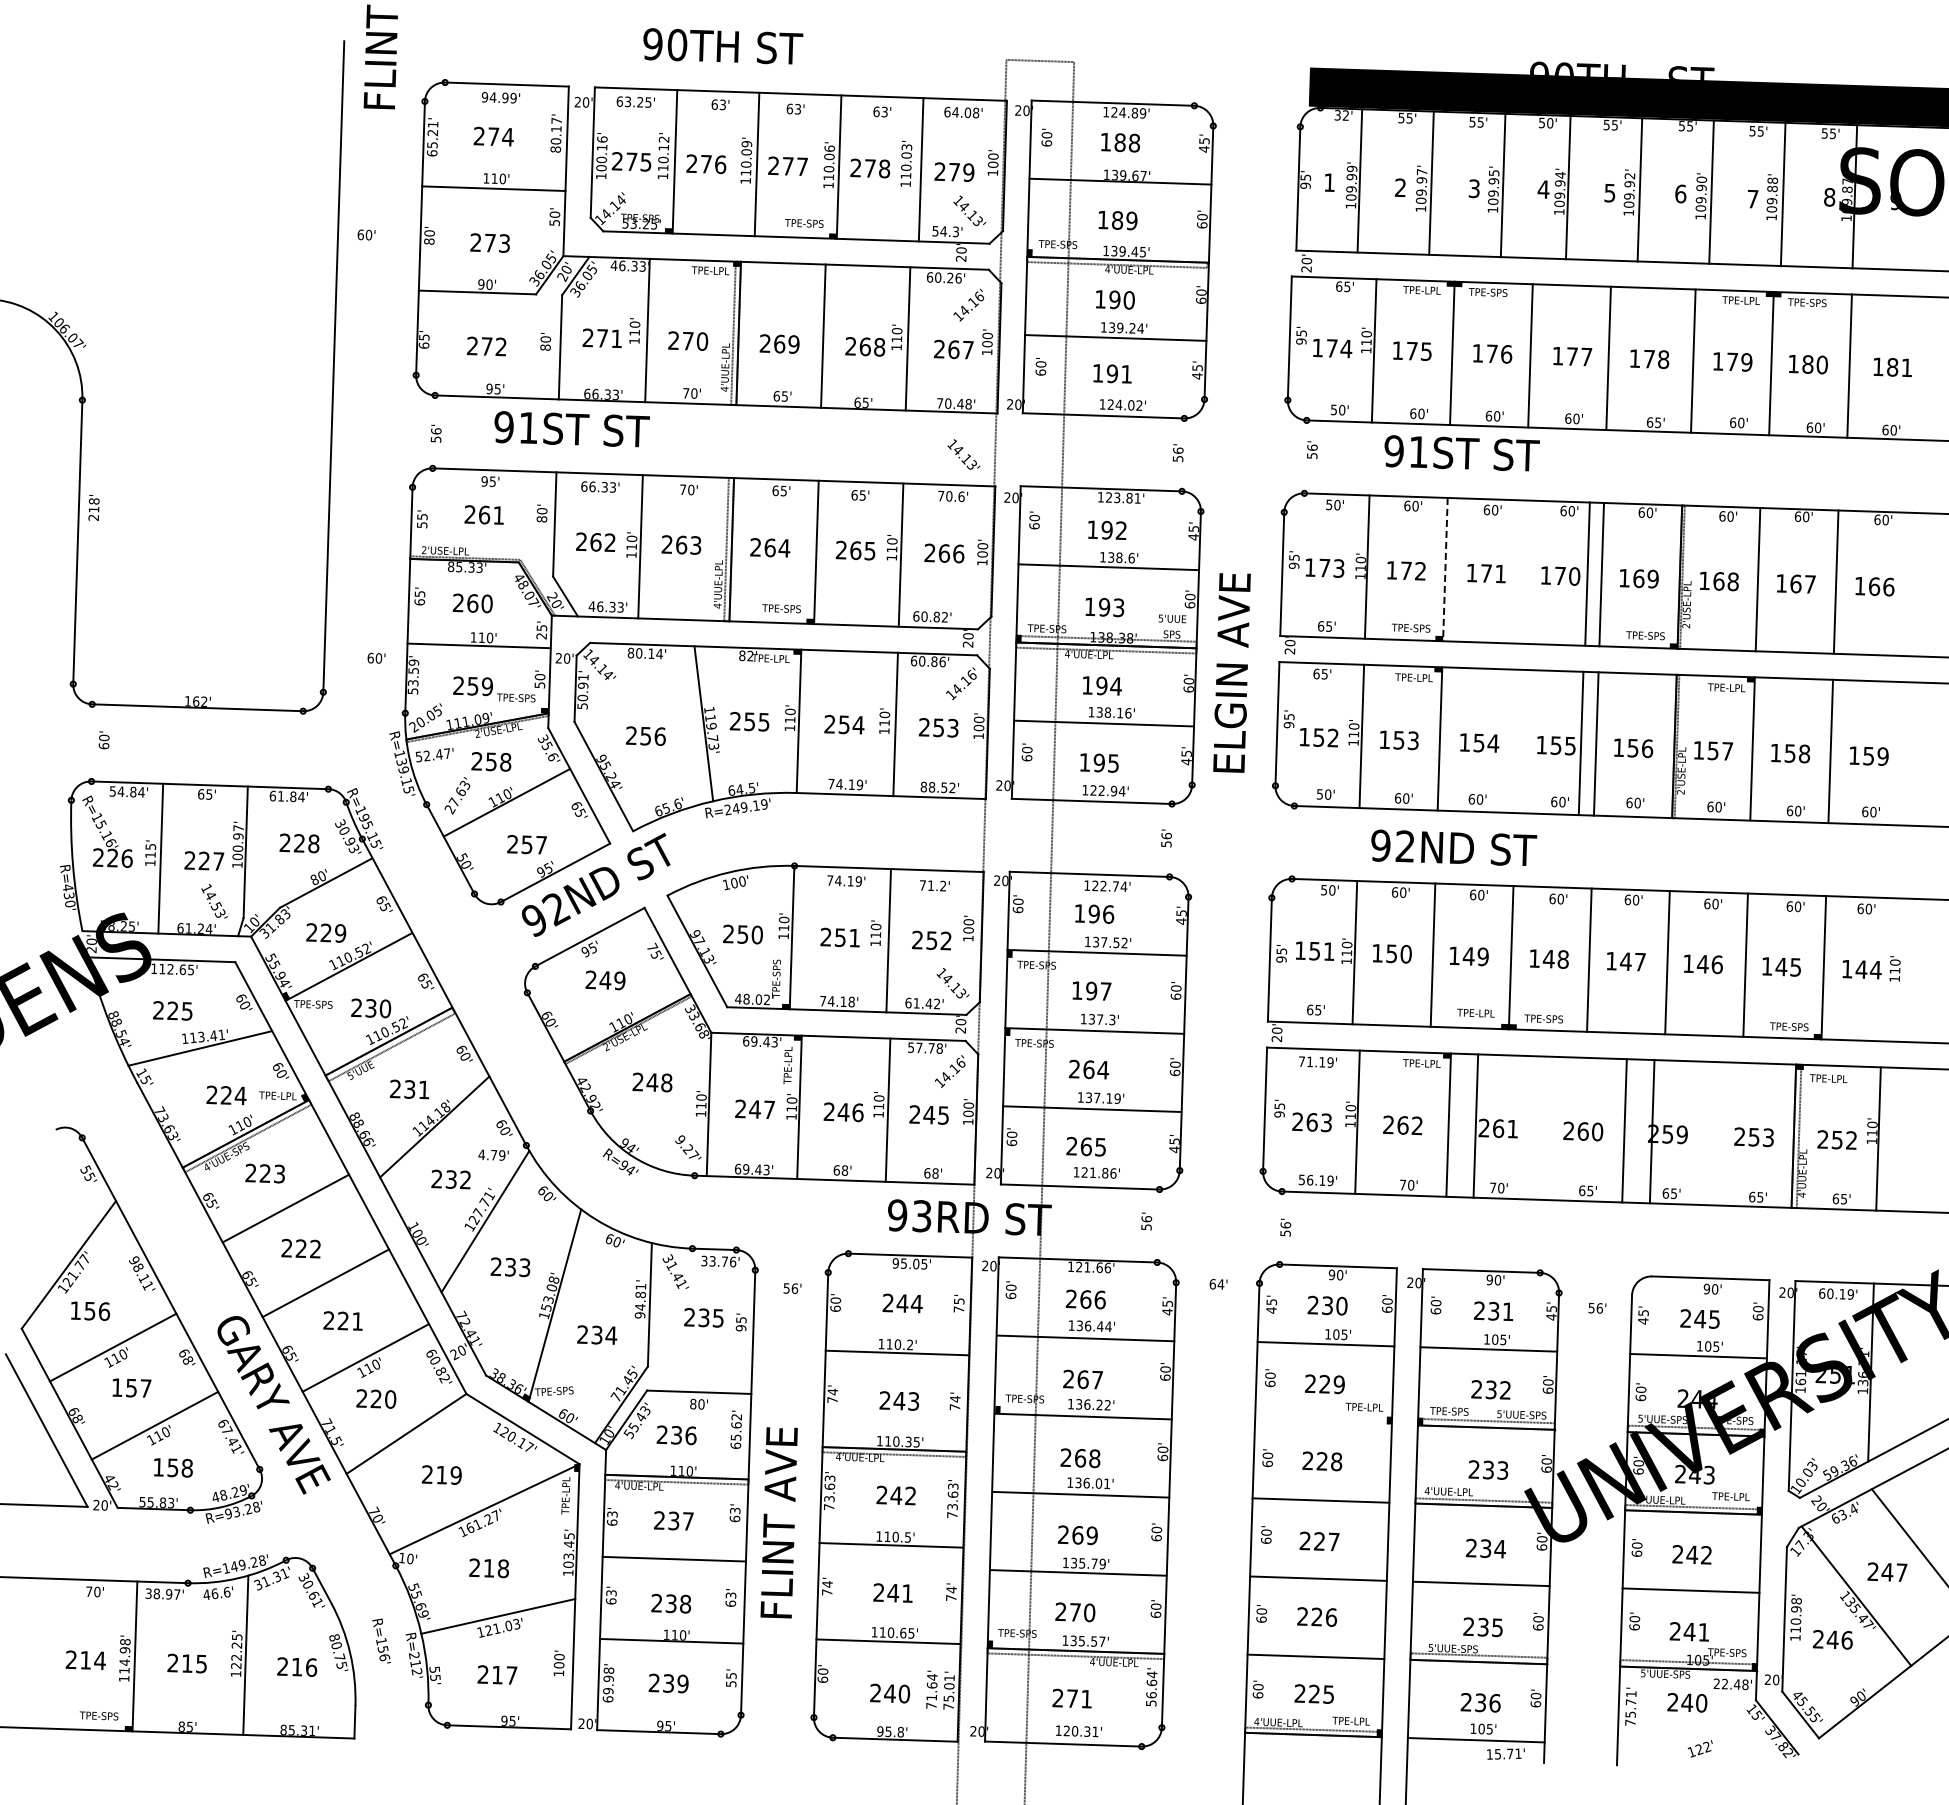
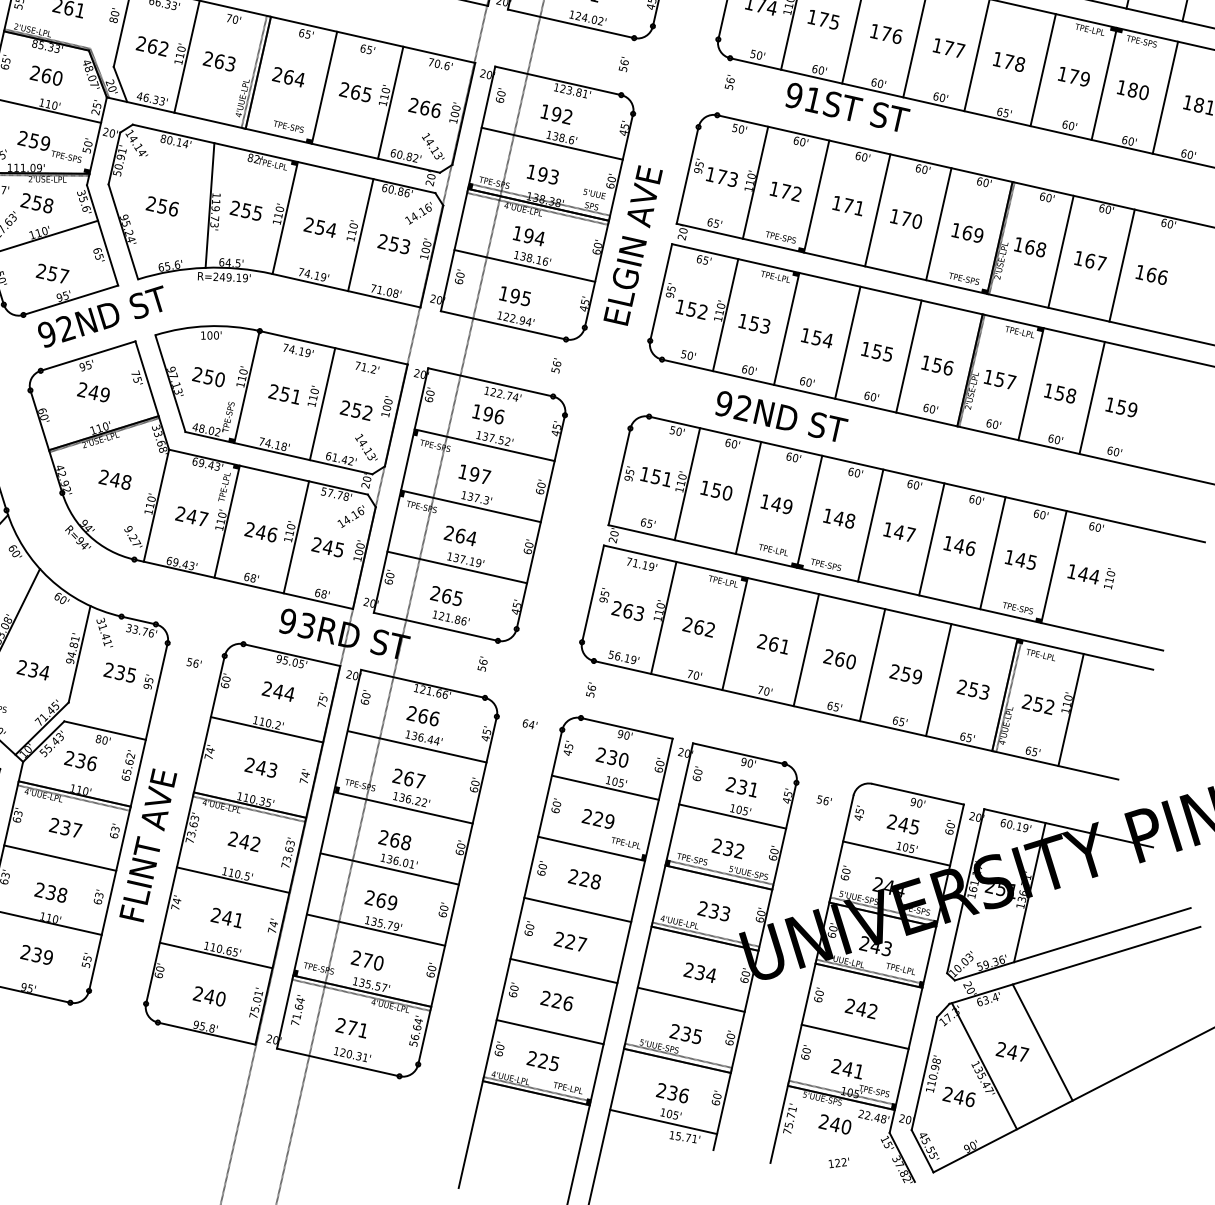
text: (963, 454) -> (433, 146), moved
line: (1445, 569) -> (816, 196), dashed -> solid
line: (1587, 573) -> (877, 209), moved
line: (1580, 743) -> (847, 342), moved
text: (937, 787) -> (384, 291), 88.52' -> 71.08'
line: (1475, 1125) -> (806, 649), moved
line: (1651, 1131) -> (938, 679), moved
line: (1323, 1422) -> (591, 848), added
text: (931, 1689) -> (297, 1010), moved

